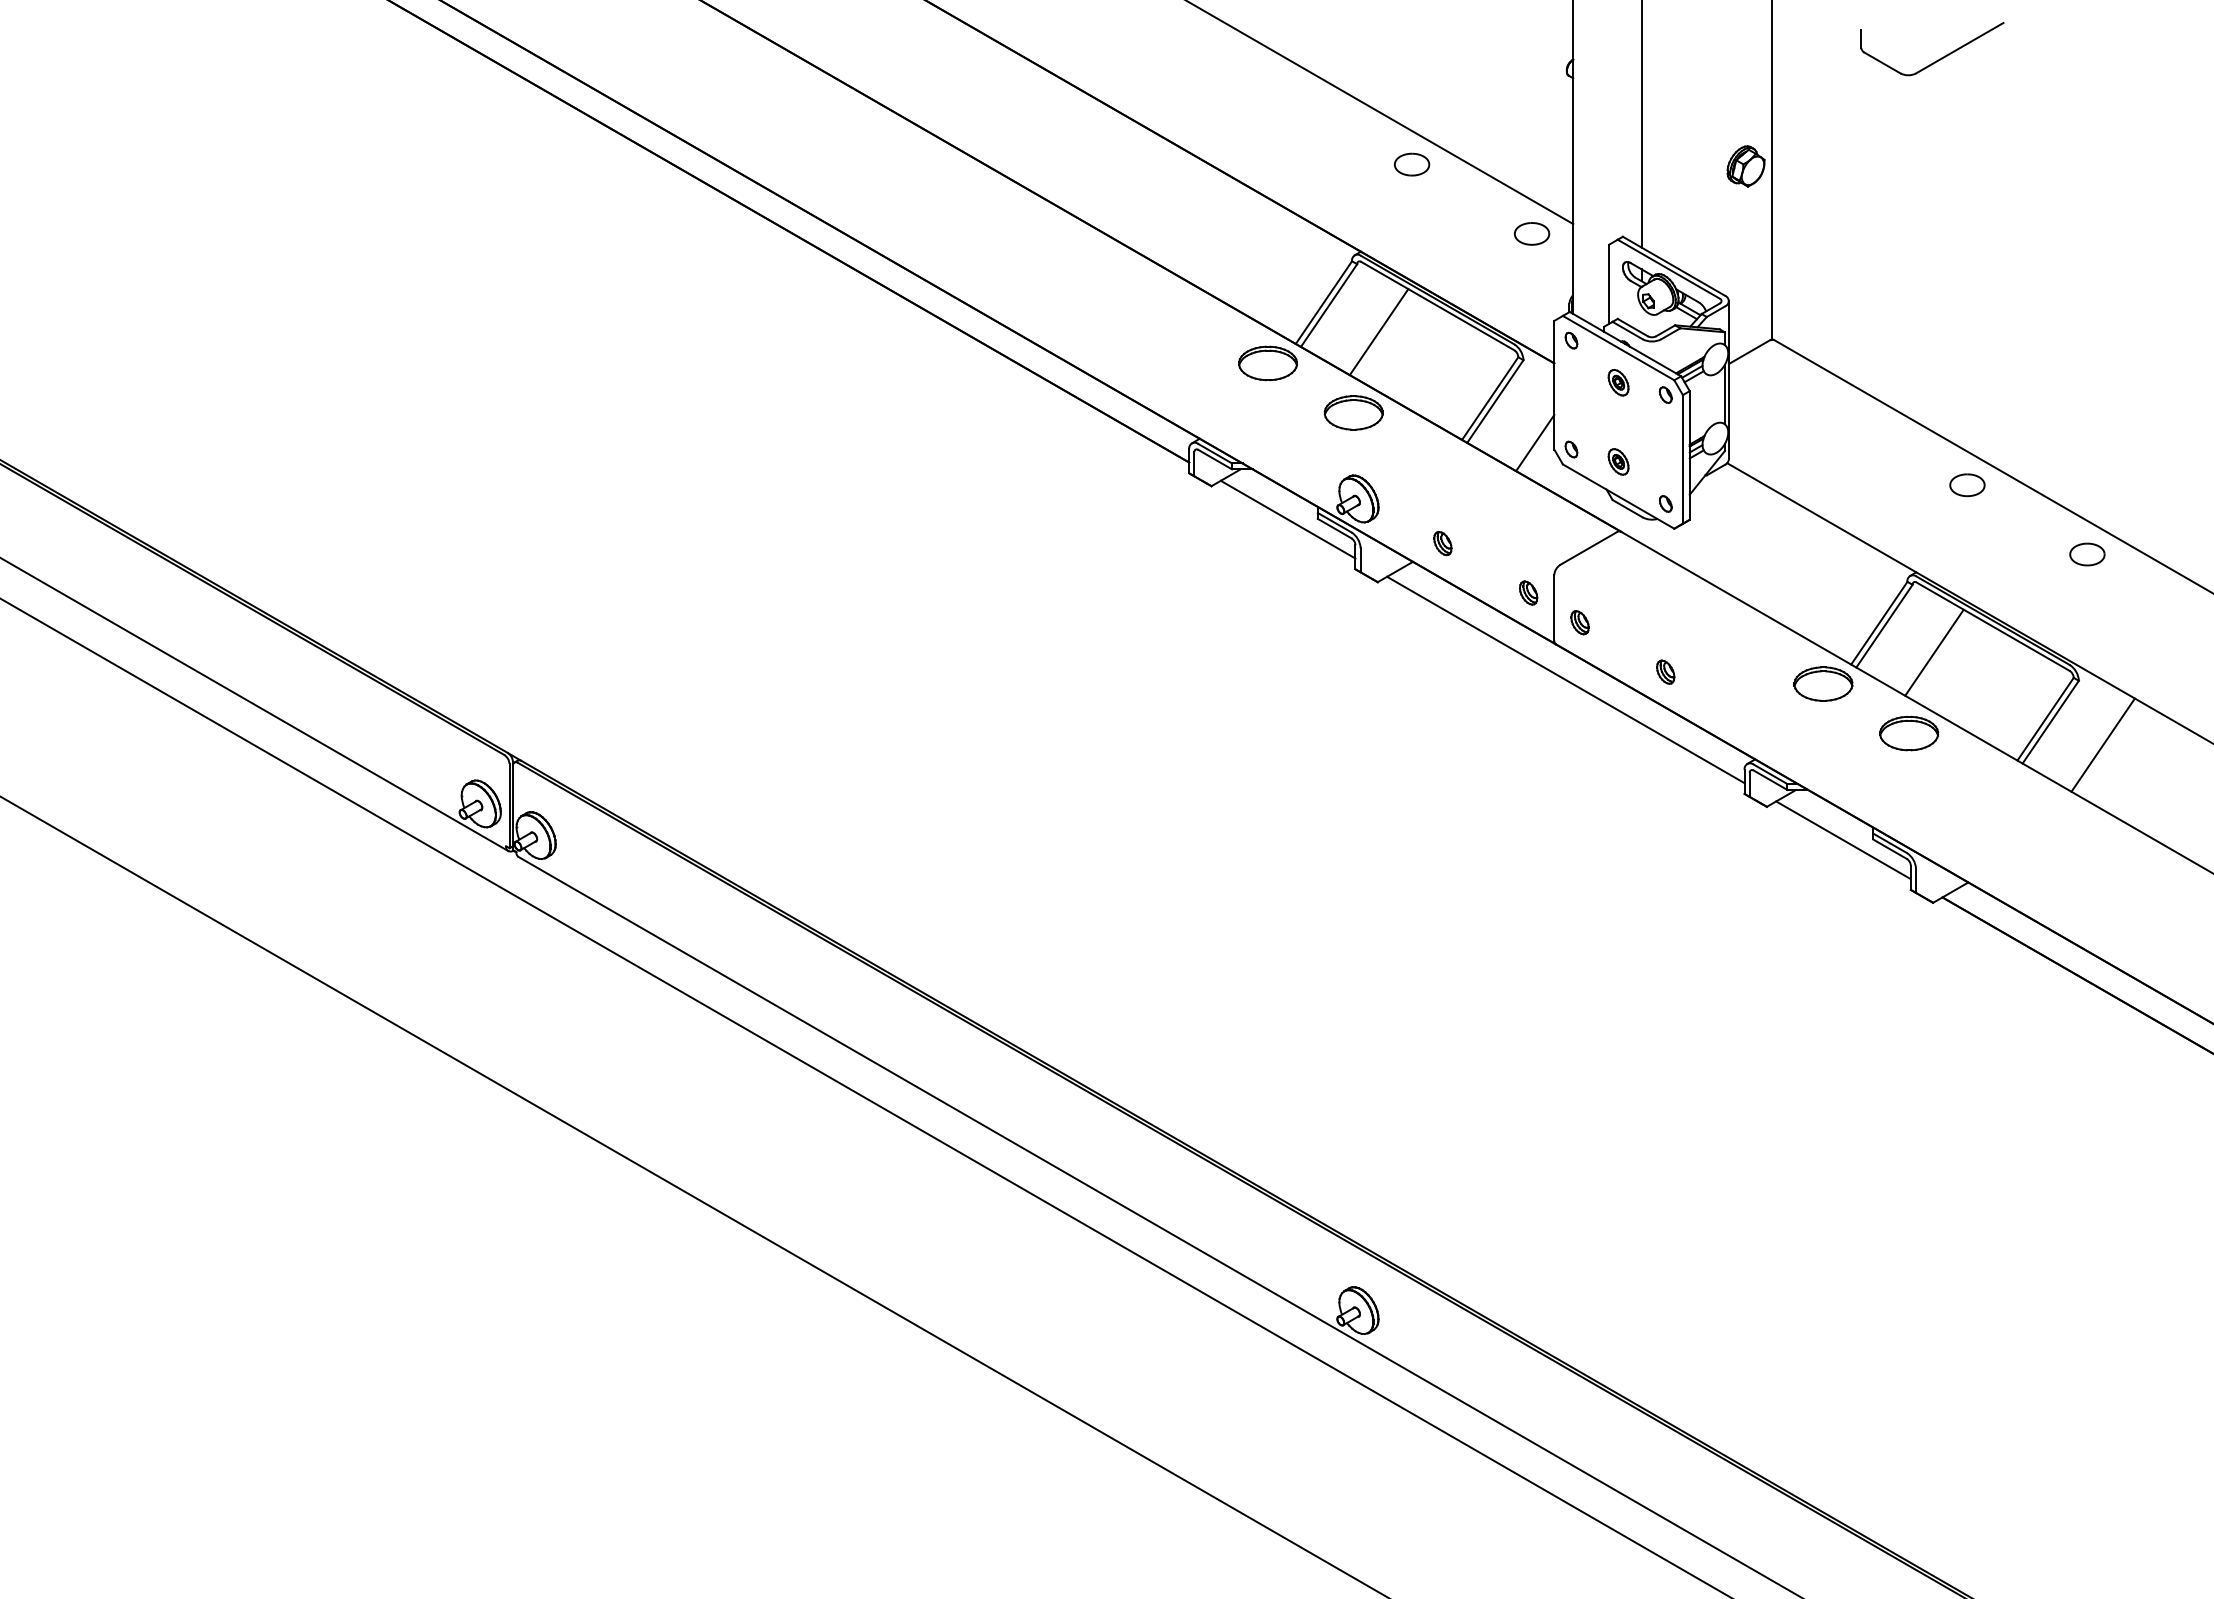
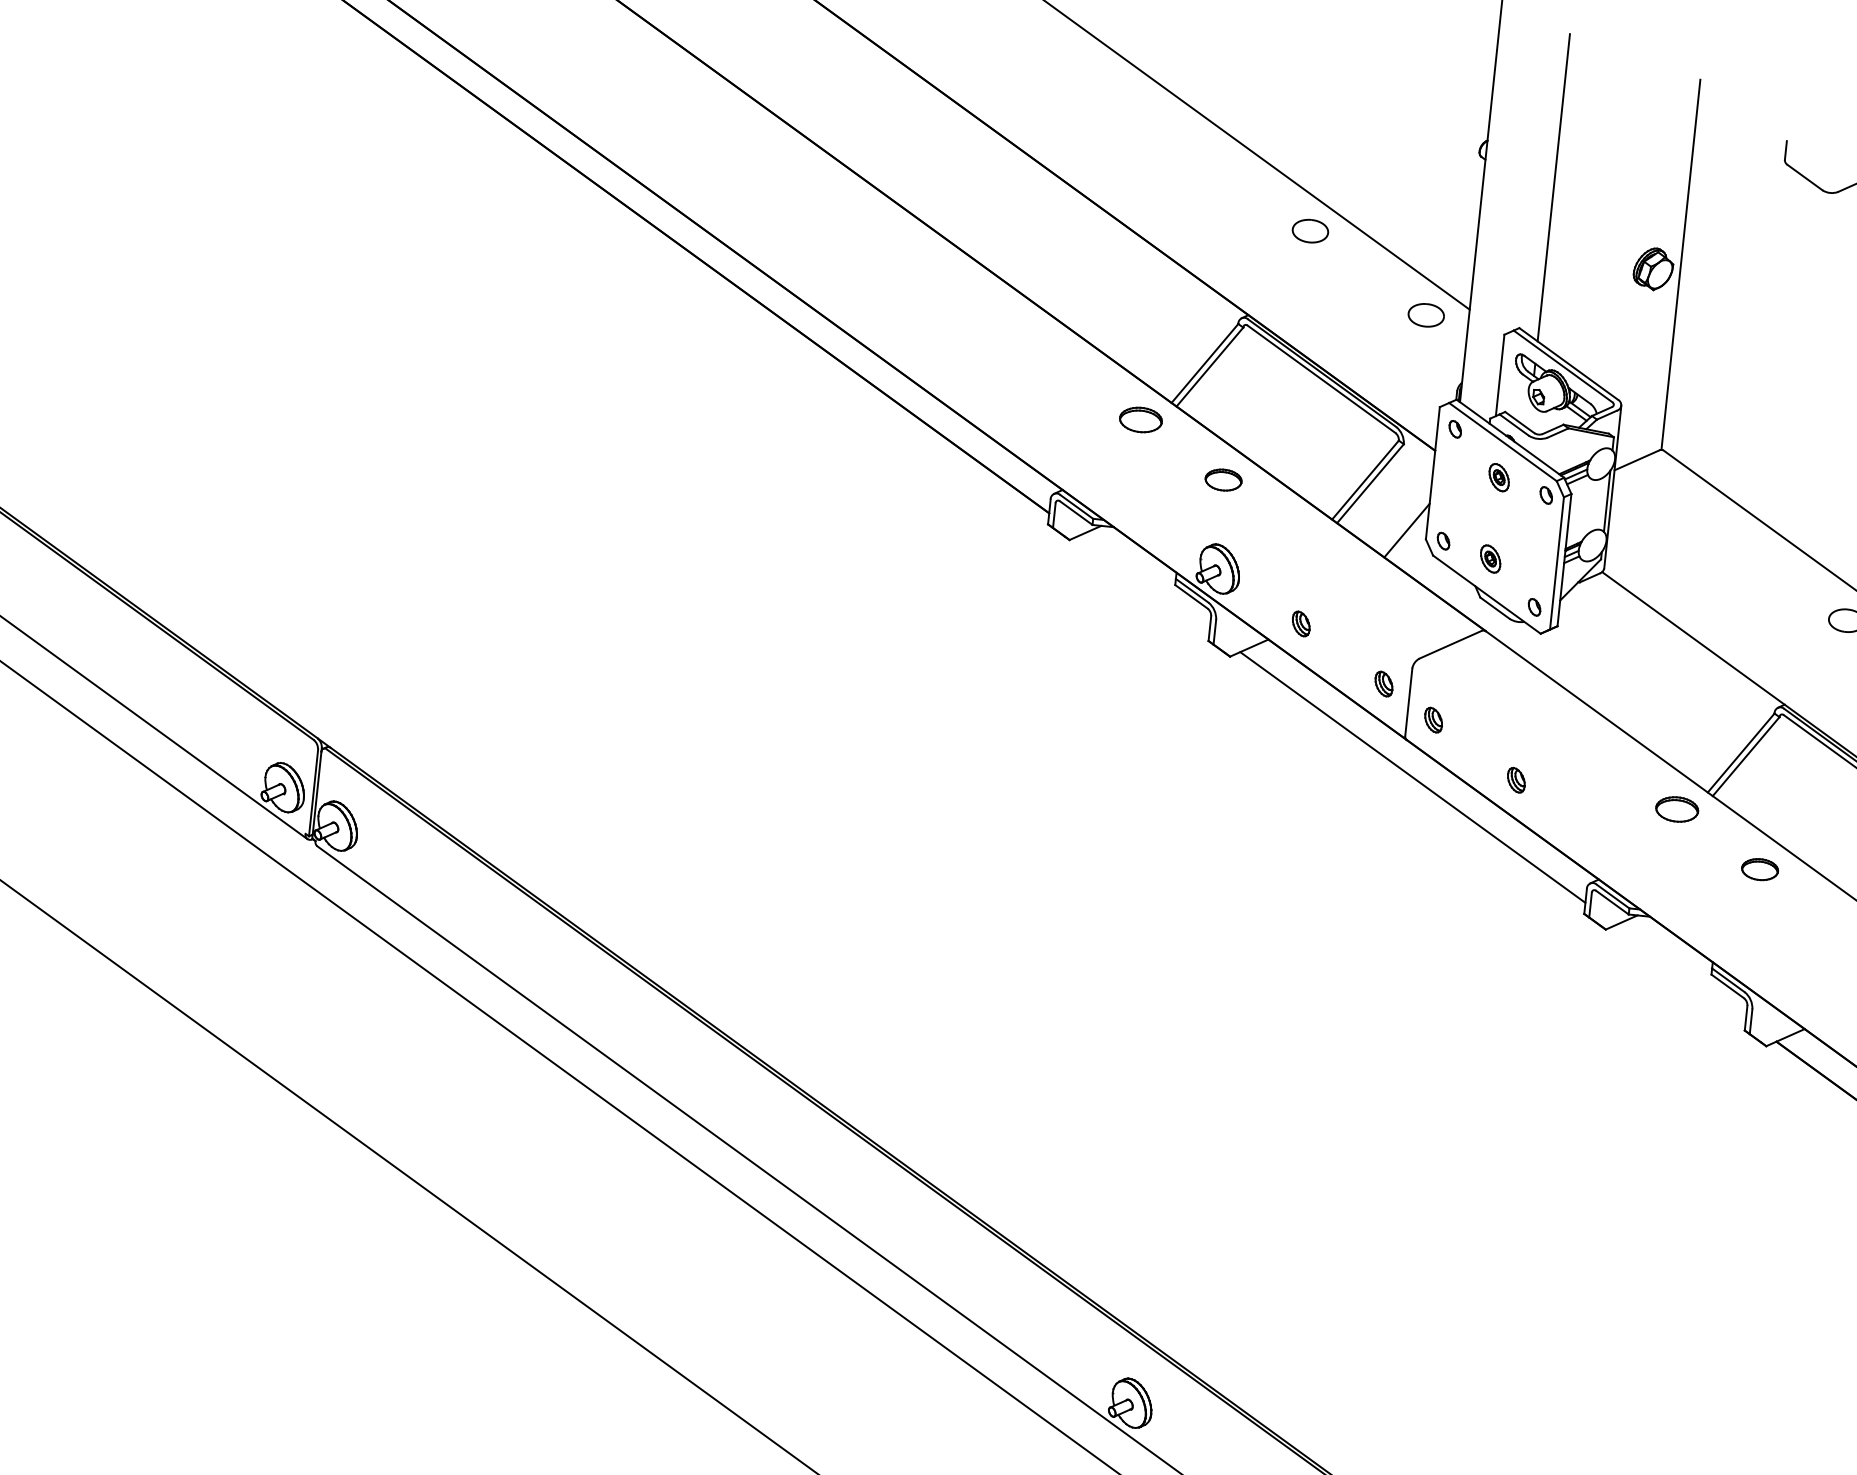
line: (1378, 332) -> (1257, 400), removed
part: (1267, 363) -> (1140, 419), size x0.7
part: (1353, 412) -> (1223, 479), size x0.6
line: (1287, 519) -> (1144, 582), removed
line: (1934, 652) -> (1794, 789), removed
part: (1823, 683) -> (1677, 808), size x0.7
part: (1909, 733) -> (1760, 869), size x0.6
line: (1843, 840) -> (1680, 972), removed

